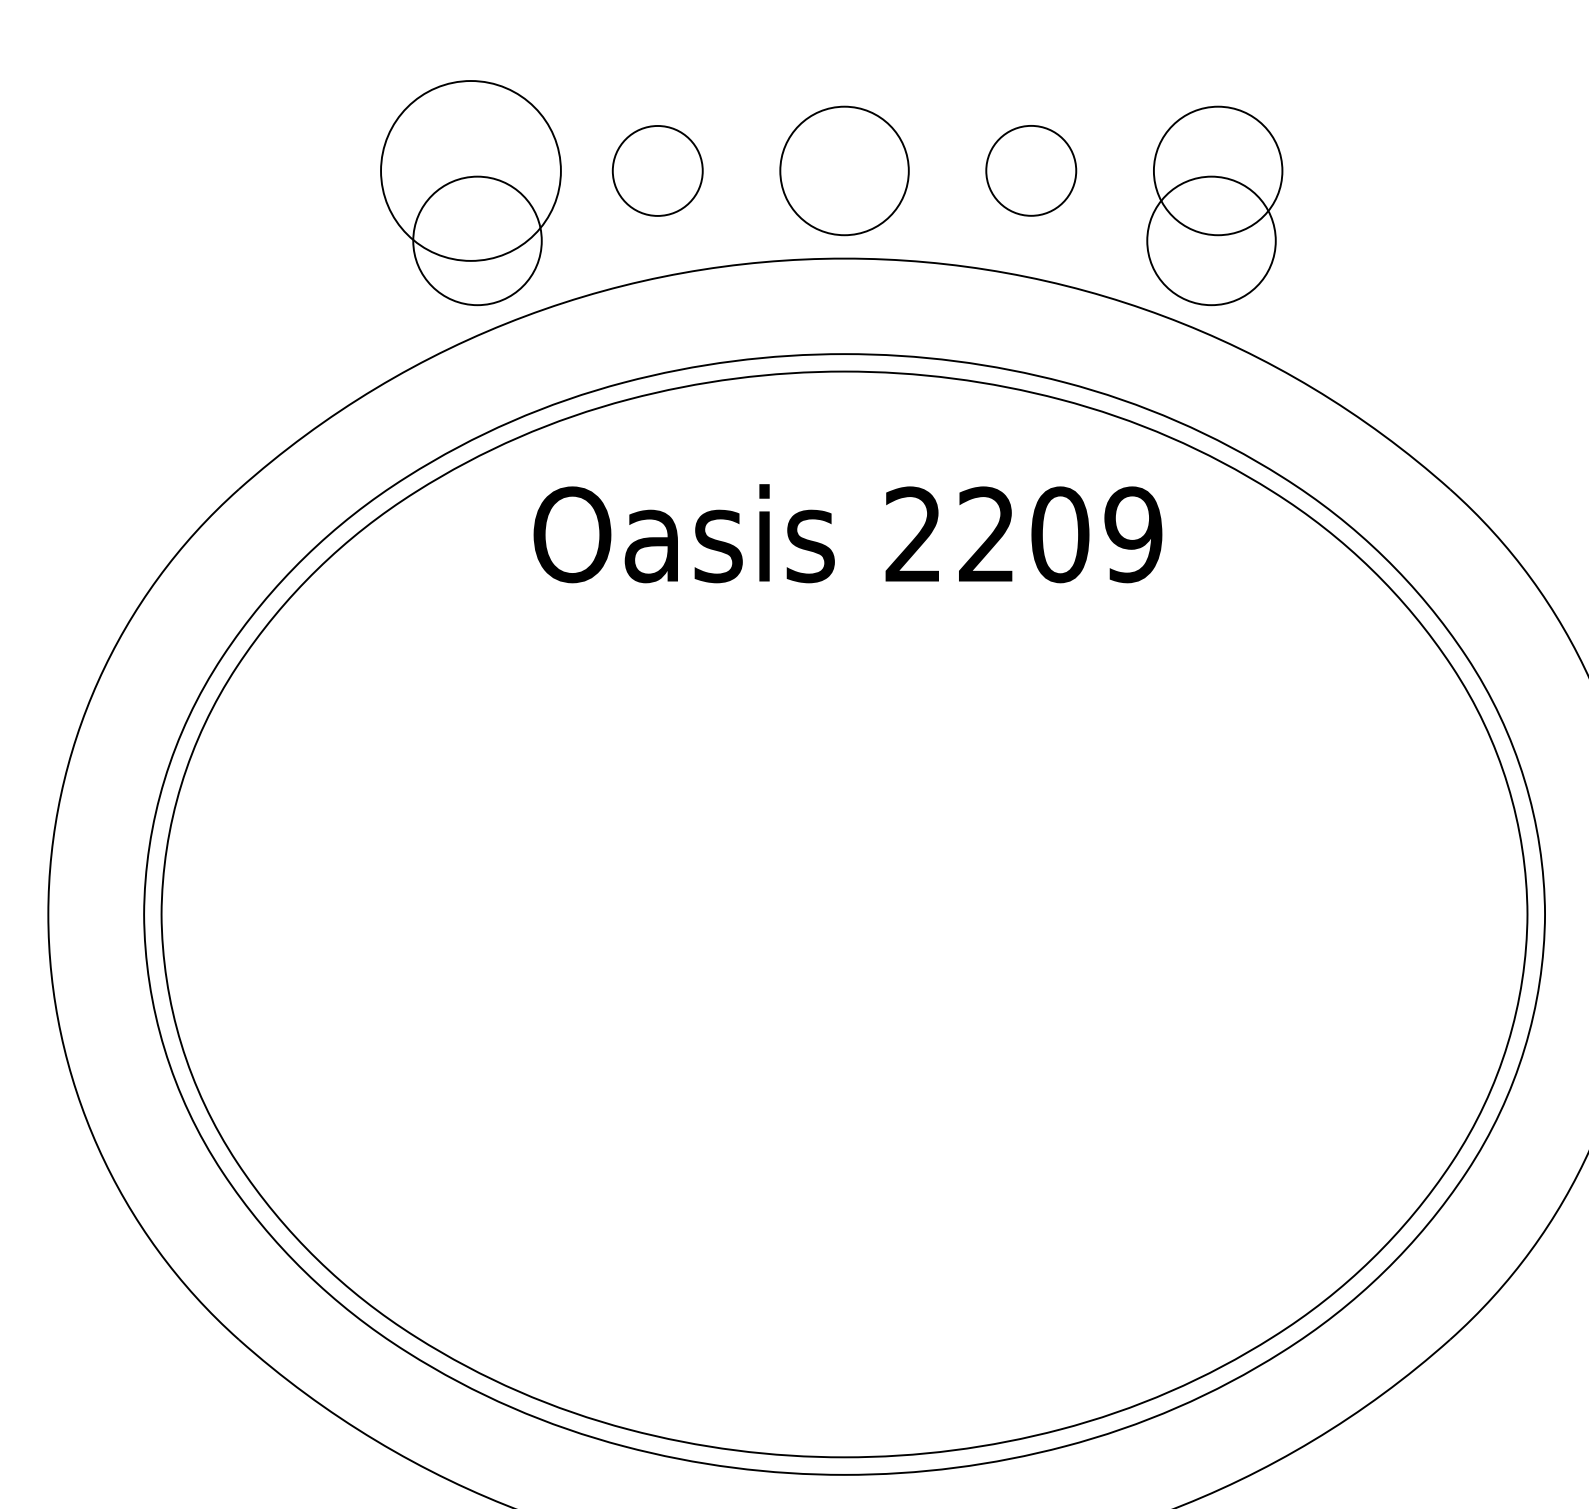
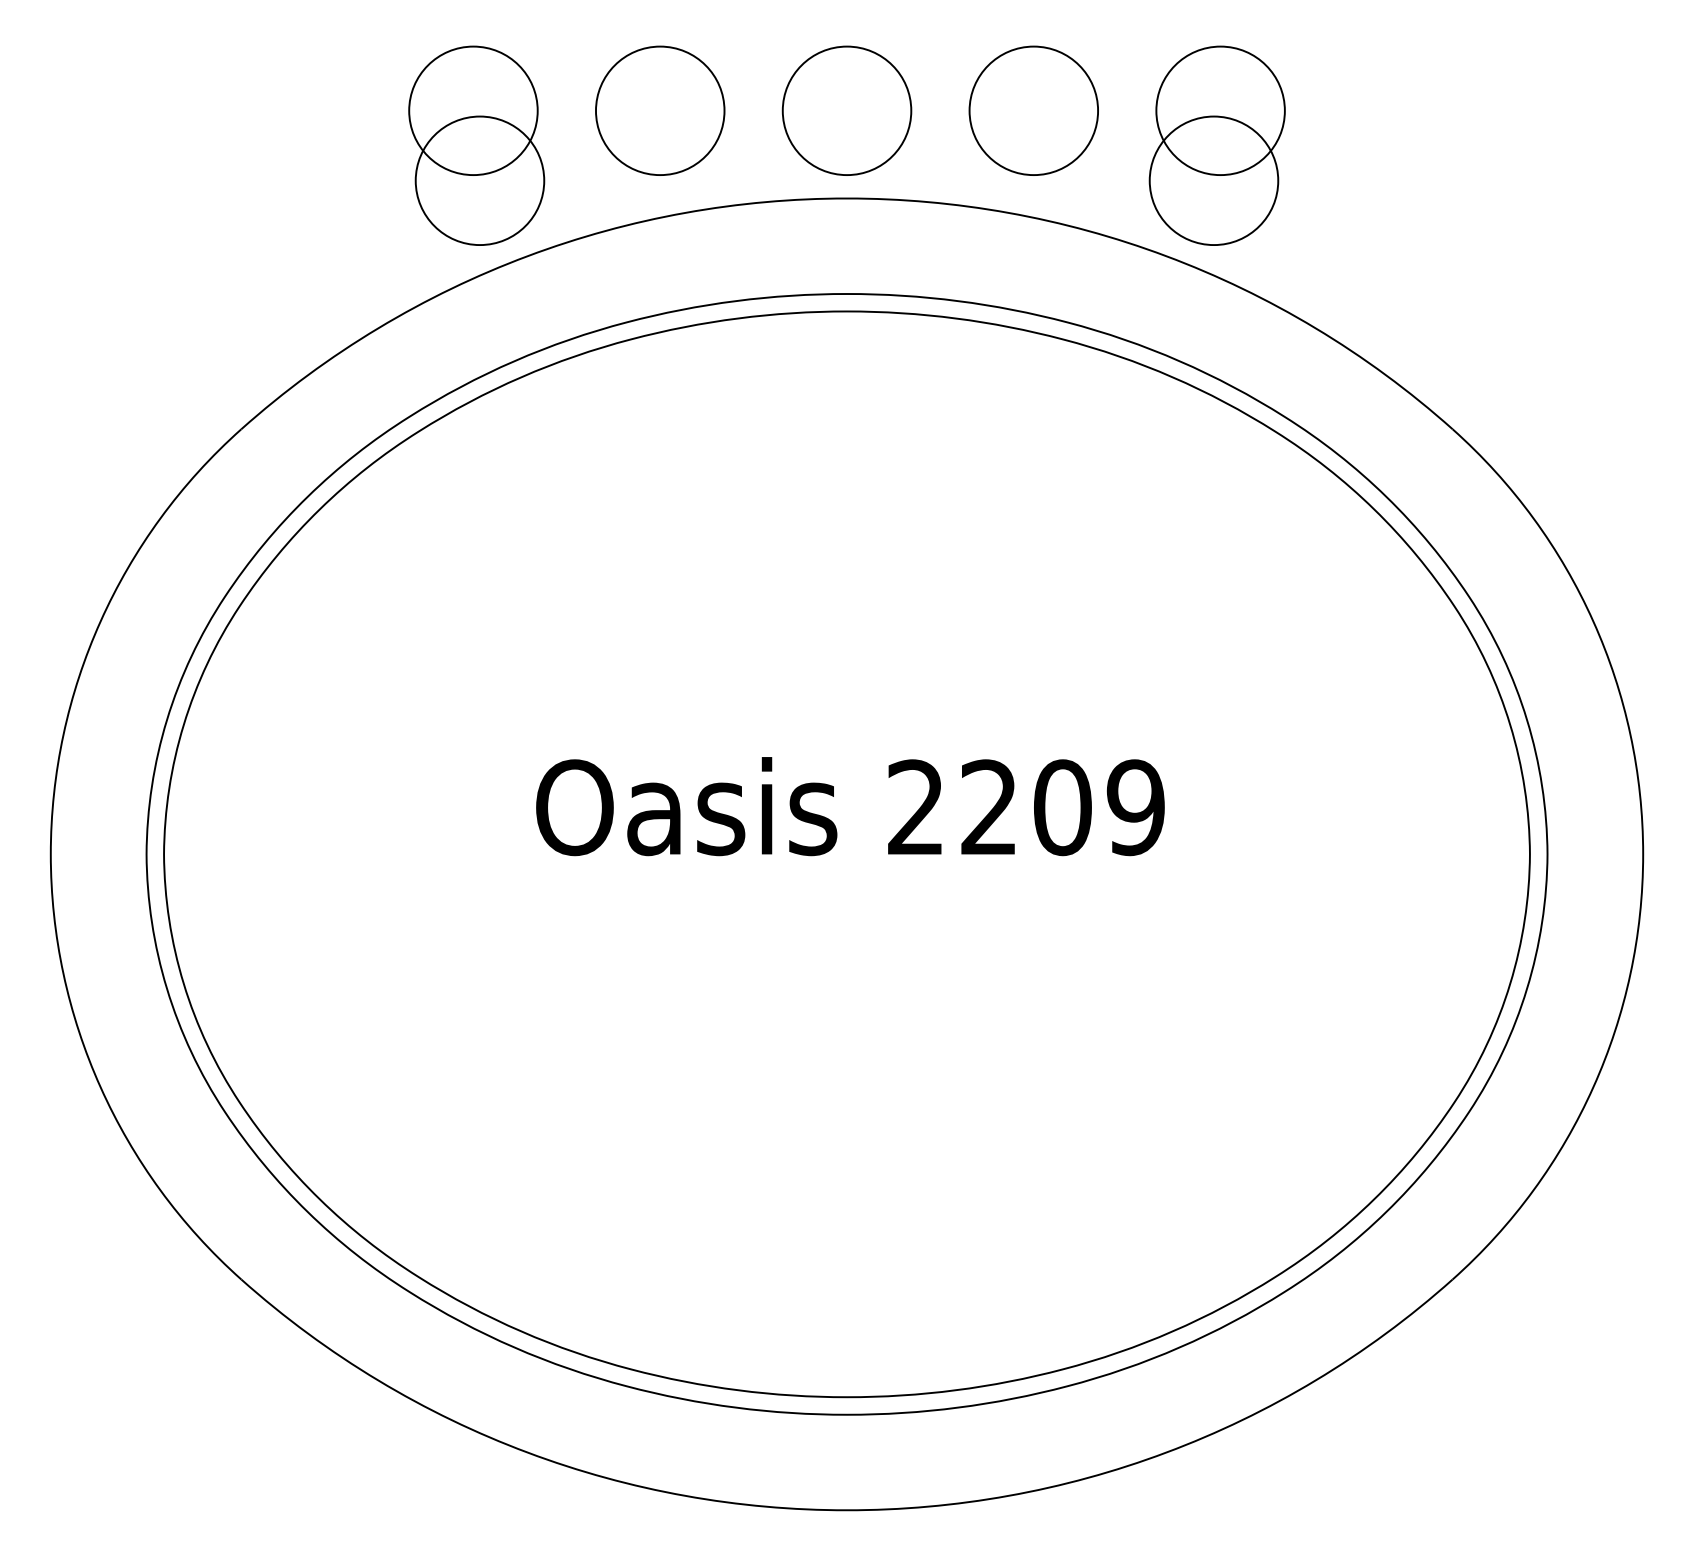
circle: (471, 170) -> (473, 110), size x0.71
circle: (657, 170) -> (659, 110), size x1.43
circle: (1031, 170) -> (1033, 110), size x1.43
text: (848, 533) -> (850, 806), moved

